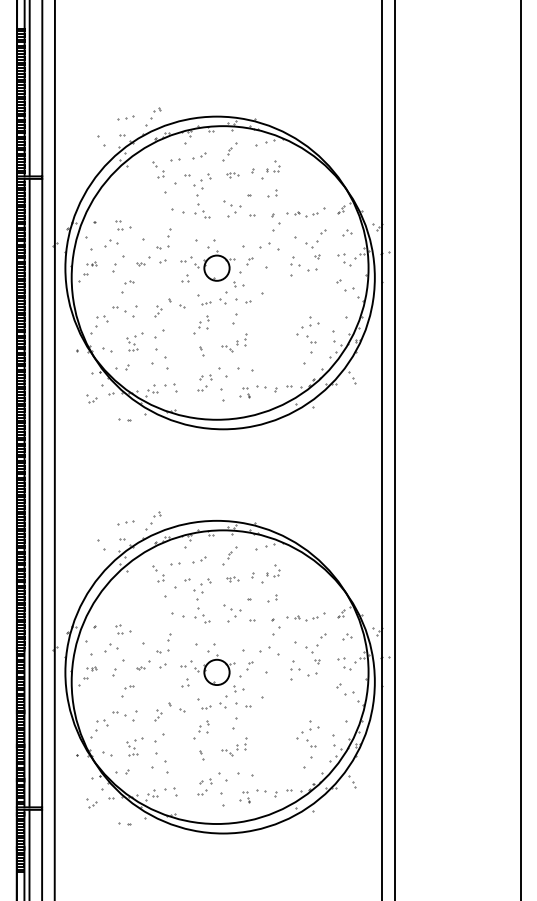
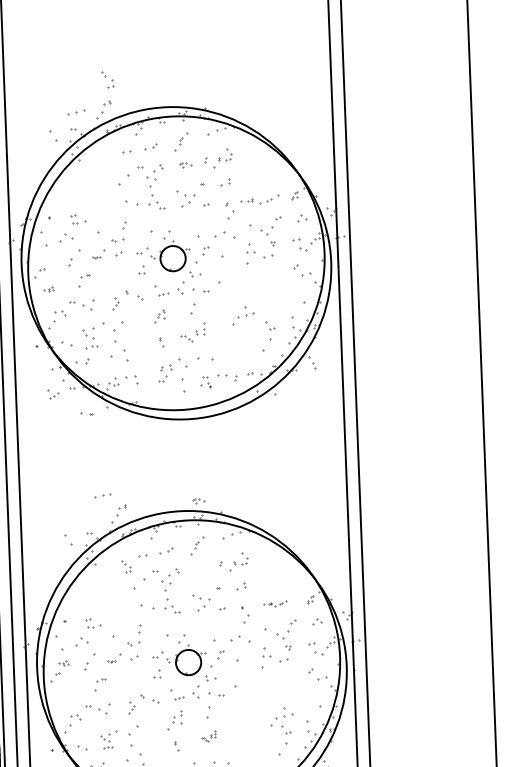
part: (158, 169) -> (107, 79), moved
part: (91, 263) -> (48, 288), moved
part: (201, 324) -> (159, 315), size x0.7
part: (307, 325) -> (242, 315), moved
part: (134, 341) -> (93, 335), size x1.4
part: (125, 522) -> (102, 495), moved
part: (158, 573) -> (126, 565), size x0.7
part: (232, 579) -> (197, 501), moved
part: (305, 616) -> (274, 603), size x0.6
part: (234, 746) -> (208, 735), size x0.6

